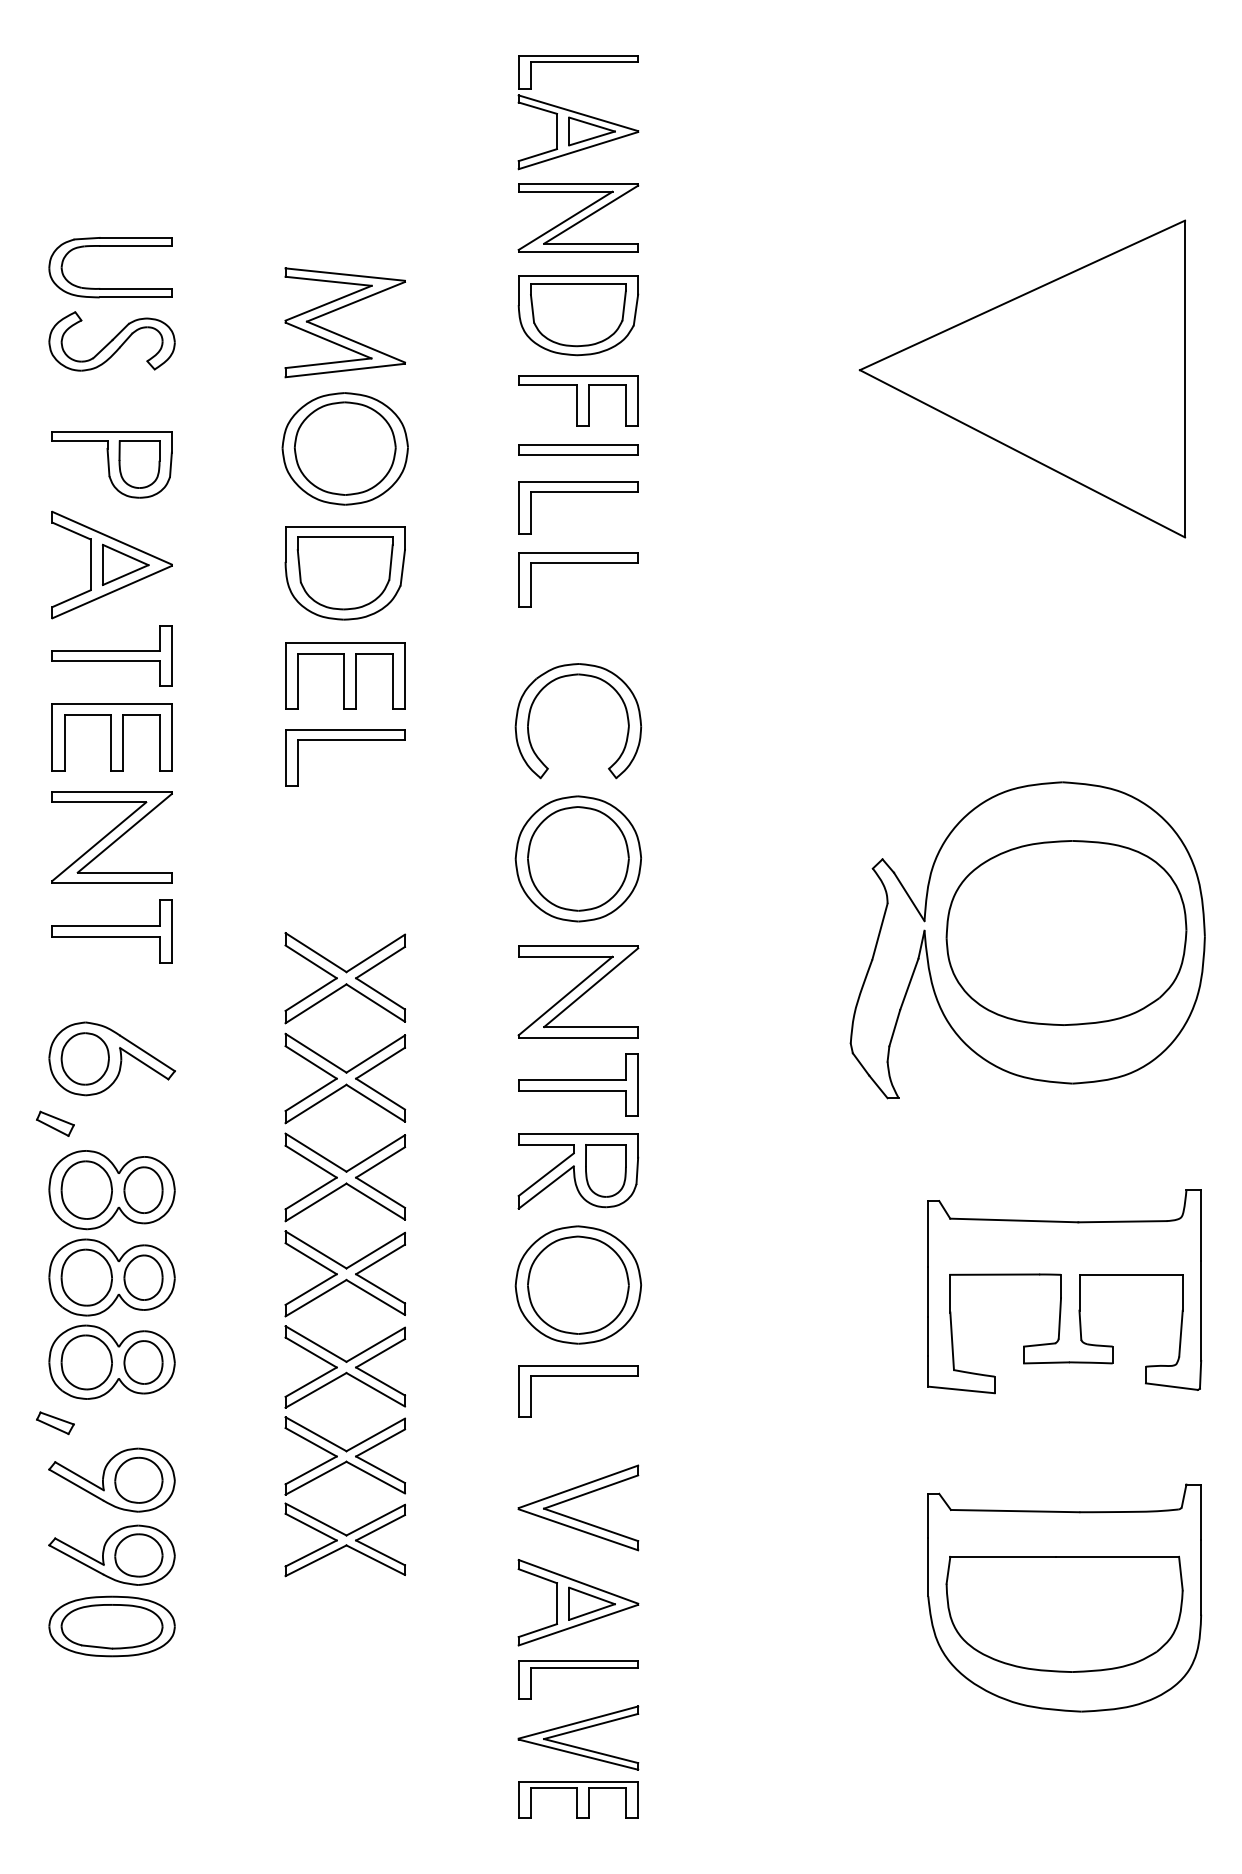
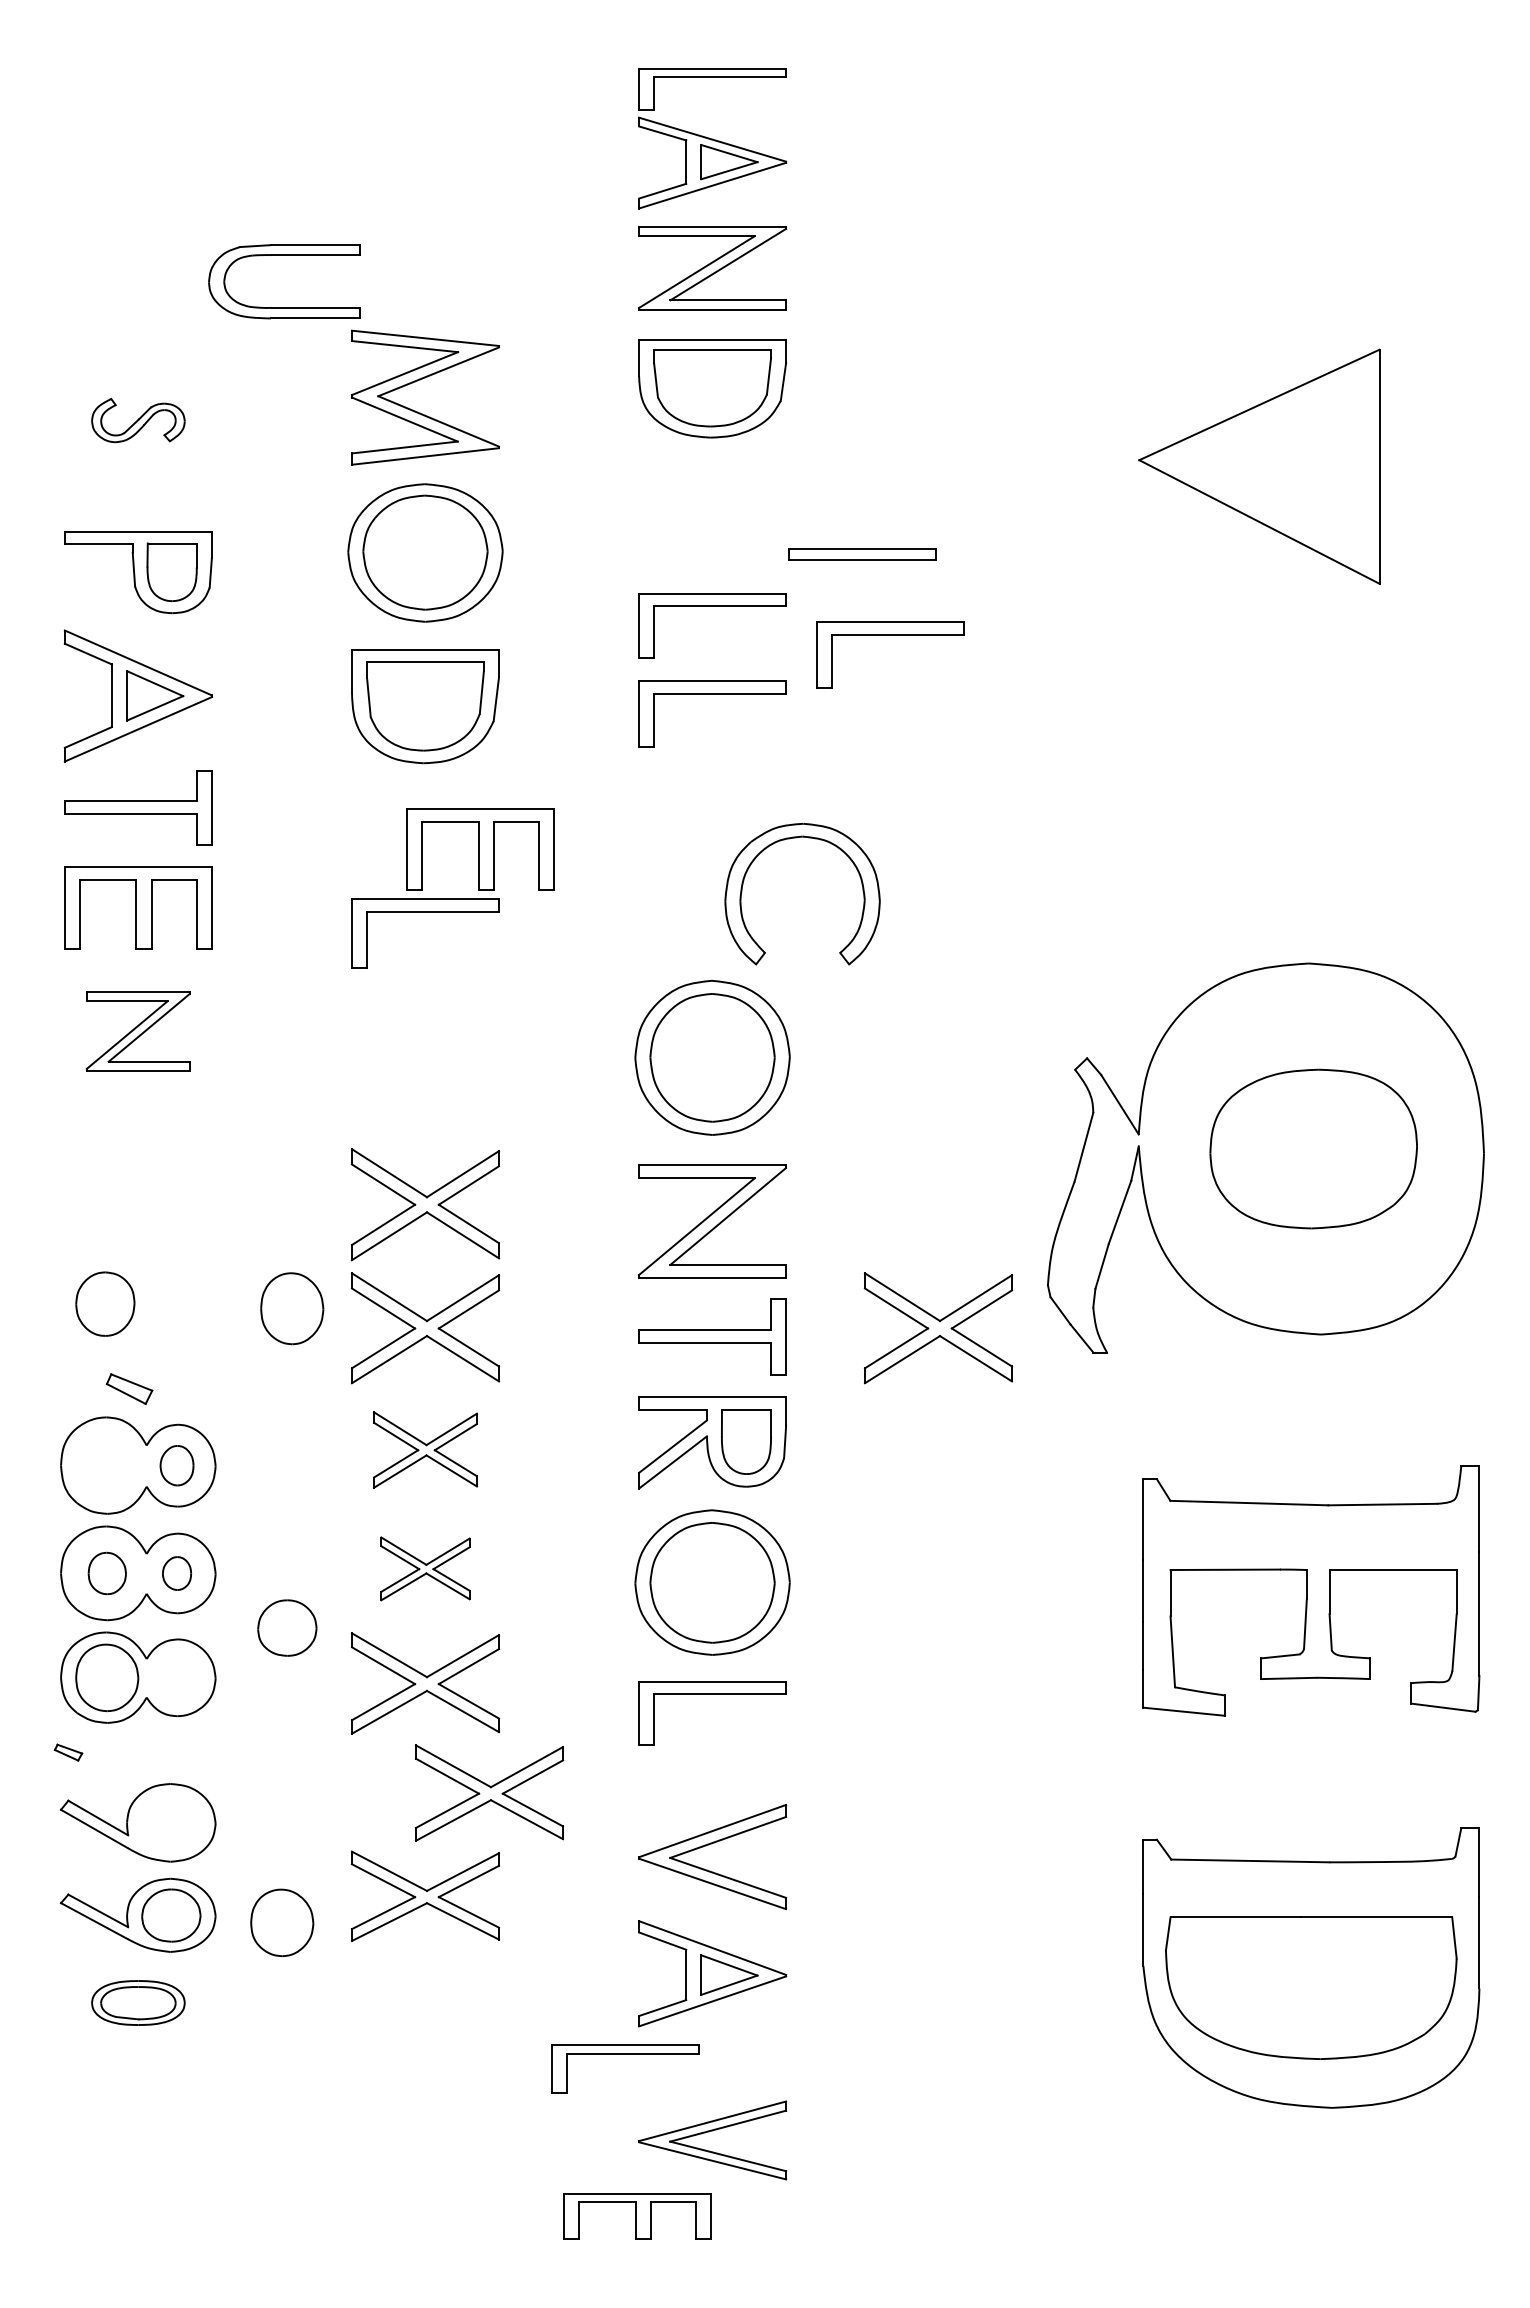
part: (110, 246) -> (284, 255), moved
part: (112, 341) -> (138, 420), size x0.6
part: (1022, 378) -> (1259, 466), size x0.6
part: (578, 400) -> (712, 493), removed
part: (578, 450) -> (862, 554), moved
part: (722, 515) -> (890, 635), added
part: (345, 675) -> (480, 849), moved
part: (573, 675) -> (796, 838), moved
part: (111, 837) -> (137, 1031), size x0.7
part: (112, 931) -> (138, 1147), removed
part: (1066, 932) -> (1313, 1148), size x0.7
part: (112, 1058) -> (138, 1303), removed
part: (761, 1078) -> (938, 1328), added
part: (55, 1123) -> (129, 1388), moved
part: (345, 1176) -> (425, 1449), size x0.7
part: (87, 1189) -> (292, 1308), moved
part: (143, 1189) -> (176, 1465), size x0.7
part: (345, 1273) -> (425, 1568), size x0.6
part: (87, 1277) -> (107, 1573), size x0.6
part: (143, 1277) -> (176, 1573), size x0.6
part: (143, 1362) -> (176, 1677), removed
part: (55, 1423) -> (68, 1752), size x0.6
part: (345, 1455) -> (489, 1792), moved
part: (139, 1479) -> (287, 1627), moved
part: (229, 1561) -> (282, 1922), added
part: (112, 1626) -> (138, 2002), size x0.6
part: (578, 1668) -> (625, 2054), moved
part: (578, 1799) -> (637, 2216), moved

